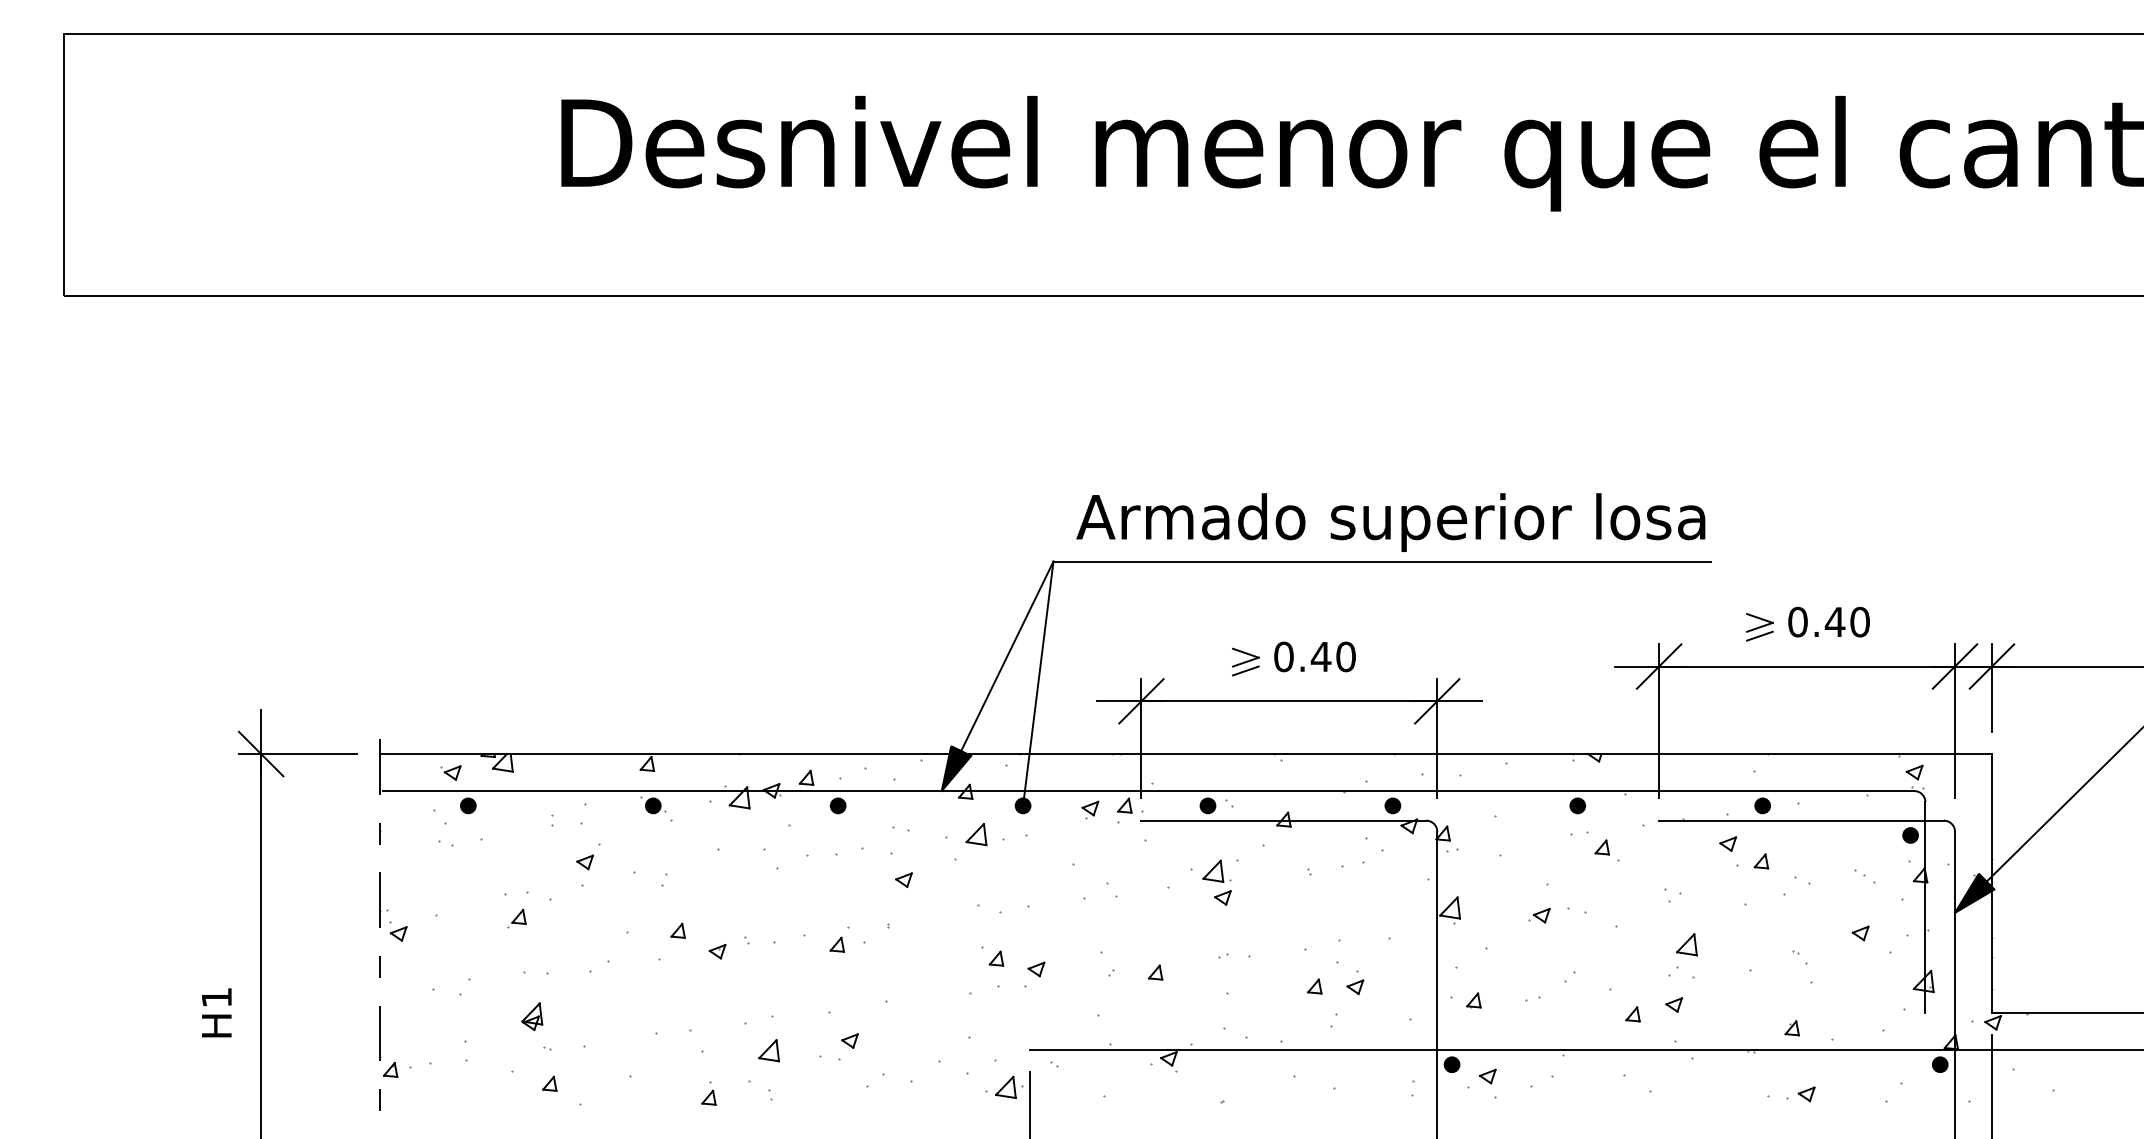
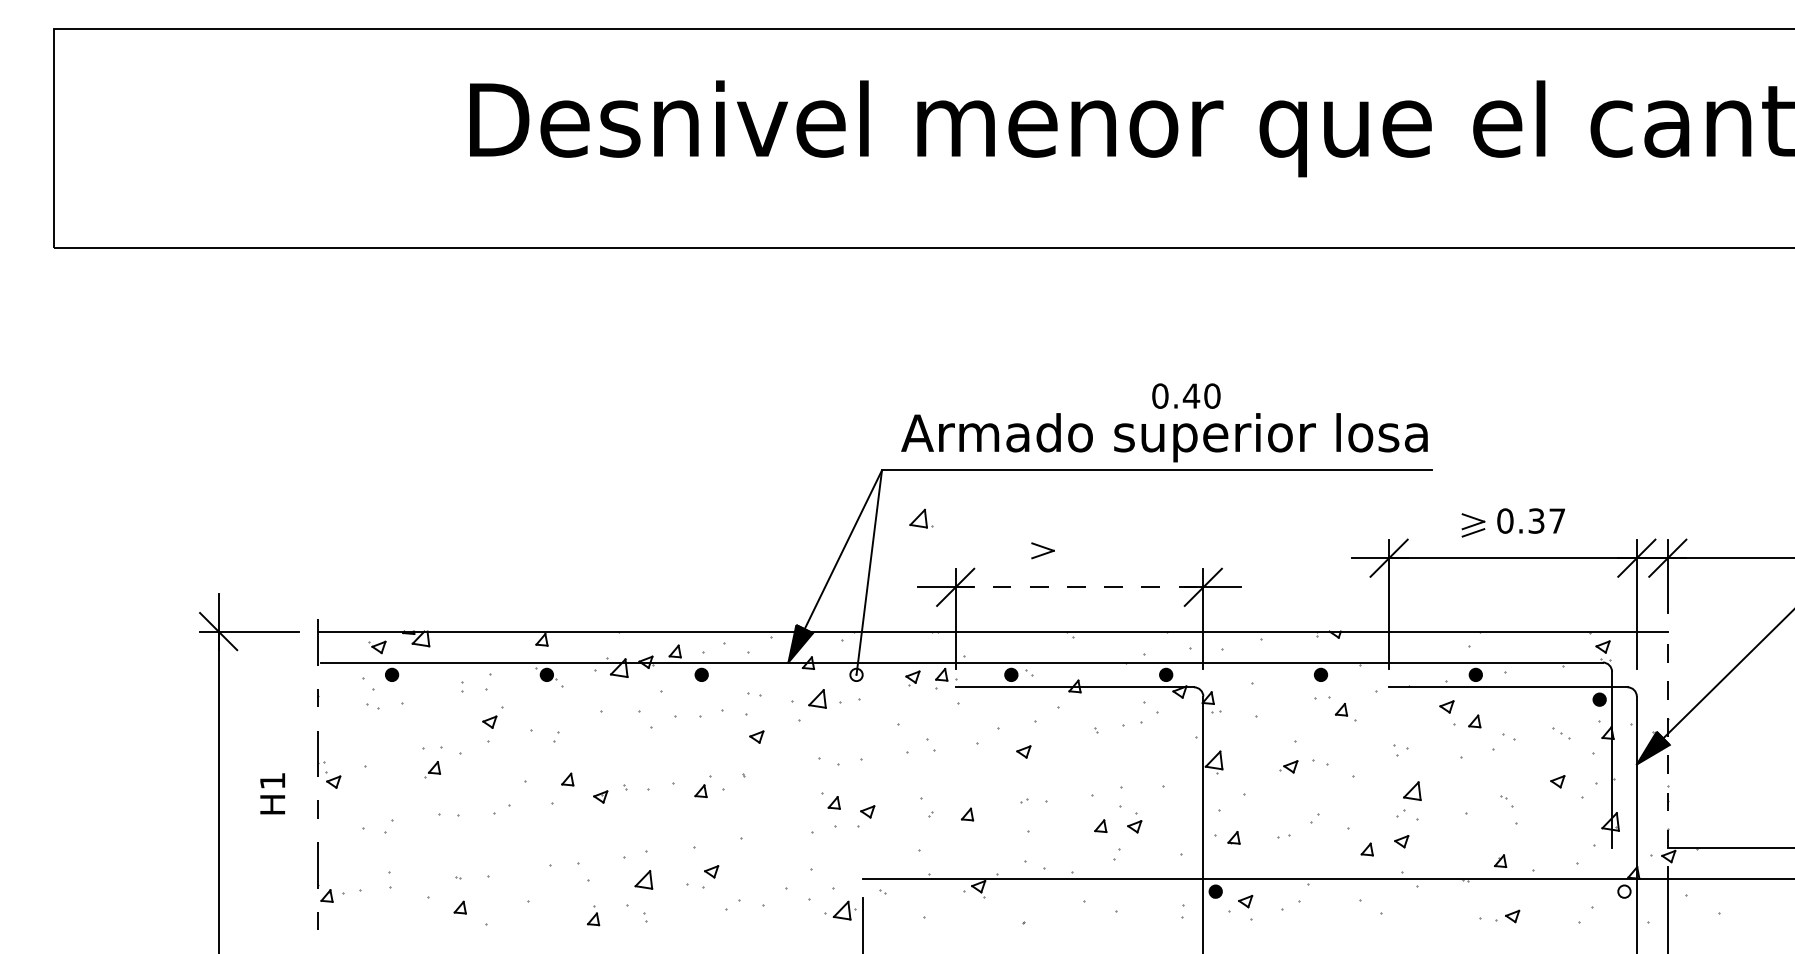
text: (1846, 621) -> (1545, 520), 0.40 -> 0.37
text: (1314, 656) -> (1185, 395), moved
line: (1245, 670) -> (1042, 561), removed
line: (1289, 701) -> (1079, 587), solid -> dashed
fill: (1022, 805) -> (856, 674), removed
part: (1216, 870) -> (921, 518), moved
line: (1991, 883) -> (1667, 739), solid -> dashed
text: (216, 1012) -> (272, 793), moved
part: (532, 1016) -> (445, 851), removed
fill: (1939, 1064) -> (1623, 891), removed

